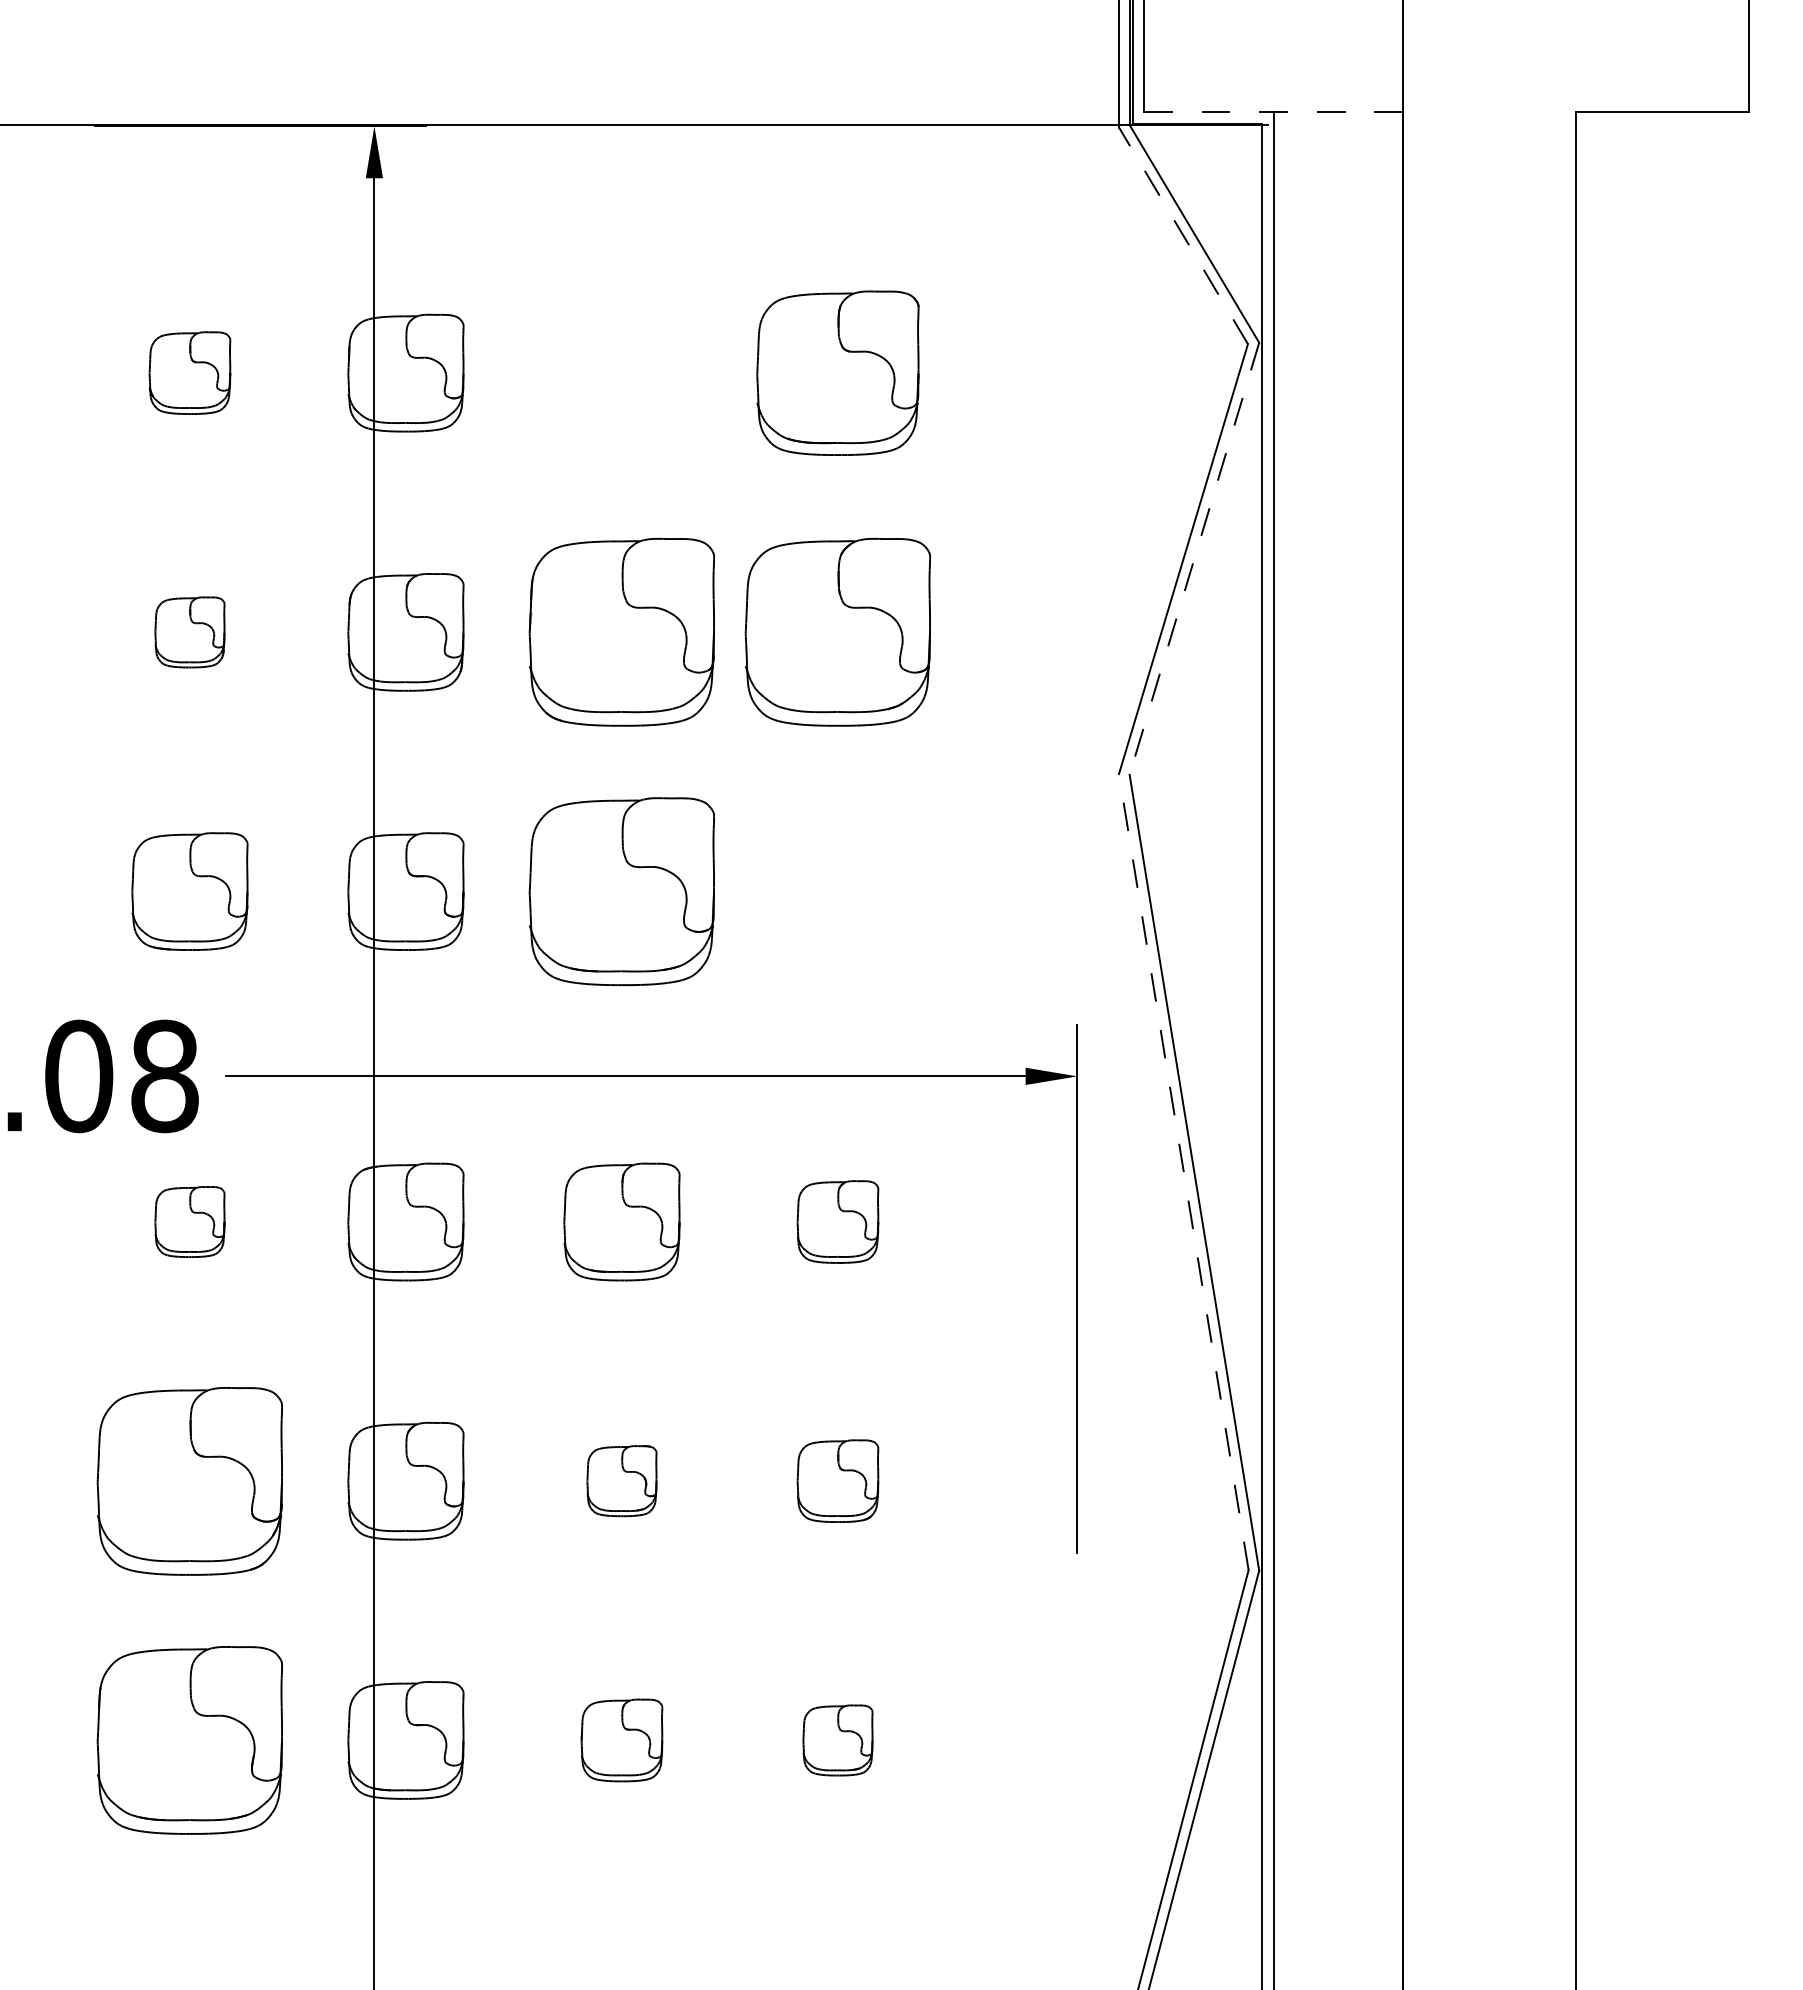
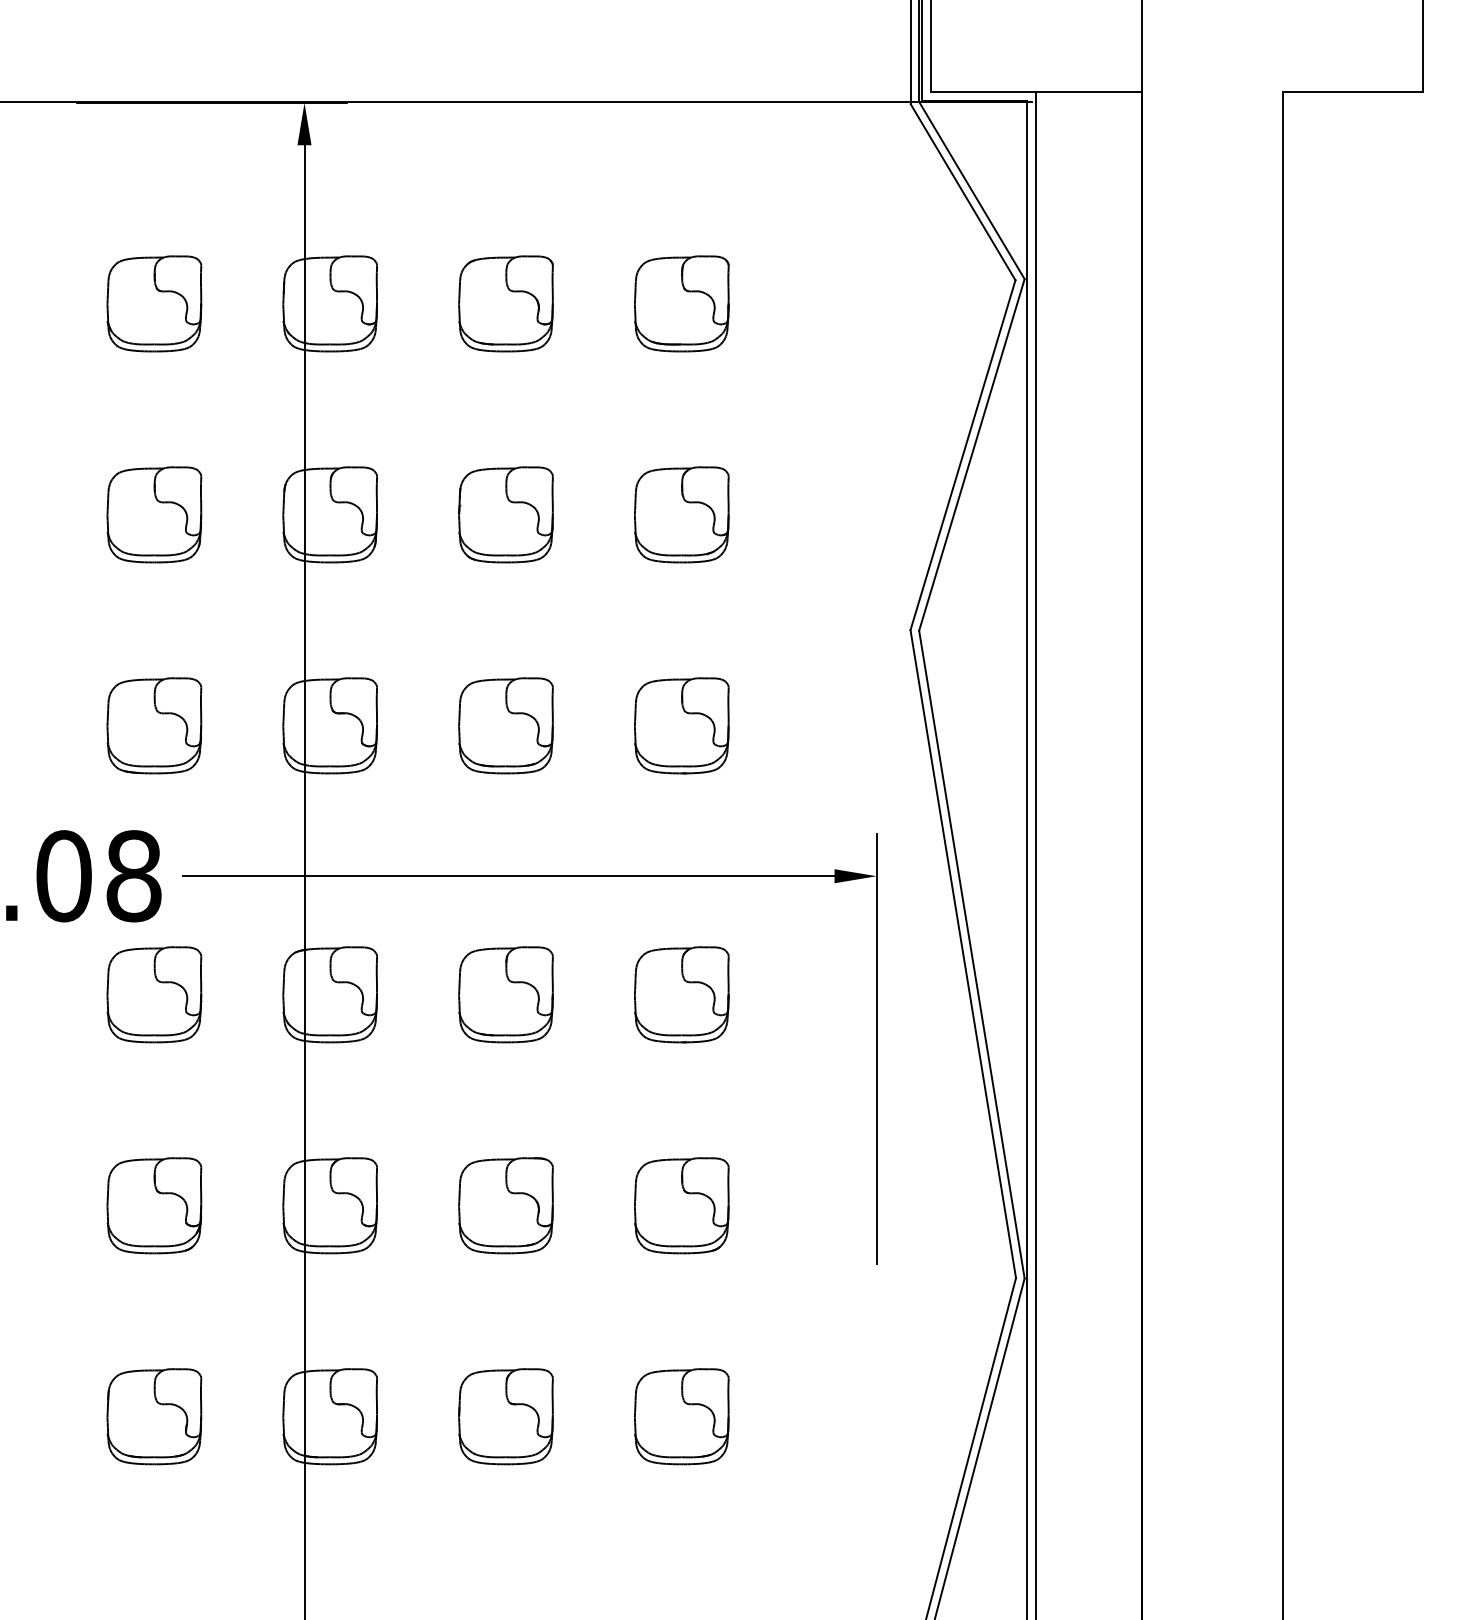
line: (1273, 112) -> (1036, 91), dashed -> solid
line: (1183, 236) -> (963, 192), dashed -> solid
part: (189, 372) -> (154, 303), size x1.43
part: (621, 372) -> (505, 303), added
part: (837, 372) -> (681, 303), size x0.71
line: (1194, 558) -> (971, 454), dashed -> solid
part: (189, 632) -> (154, 514), size x1.67
part: (621, 632) -> (505, 514), size x0.62
part: (837, 632) -> (681, 514), size x0.62
part: (621, 891) -> (505, 725), size x0.62
part: (837, 891) -> (681, 725), added
line: (1183, 1171) -> (963, 953), dashed -> solid
part: (189, 1221) -> (154, 994), size x1.67
part: (837, 1221) -> (681, 994), size x1.43
part: (189, 1480) -> (154, 1205), size x0.62
part: (621, 1480) -> (505, 1205), size x1.67
part: (837, 1480) -> (681, 1205), size x1.43
part: (189, 1740) -> (154, 1416), size x0.62
part: (621, 1740) -> (505, 1416), size x1.43
part: (837, 1740) -> (681, 1416), size x1.67

